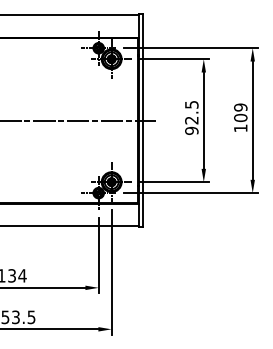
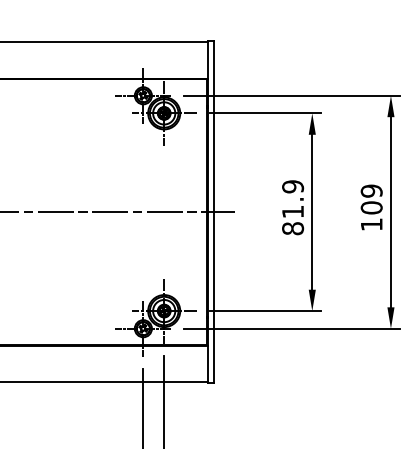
text: (191, 117) -> (292, 207), 92.5 -> 81.9

